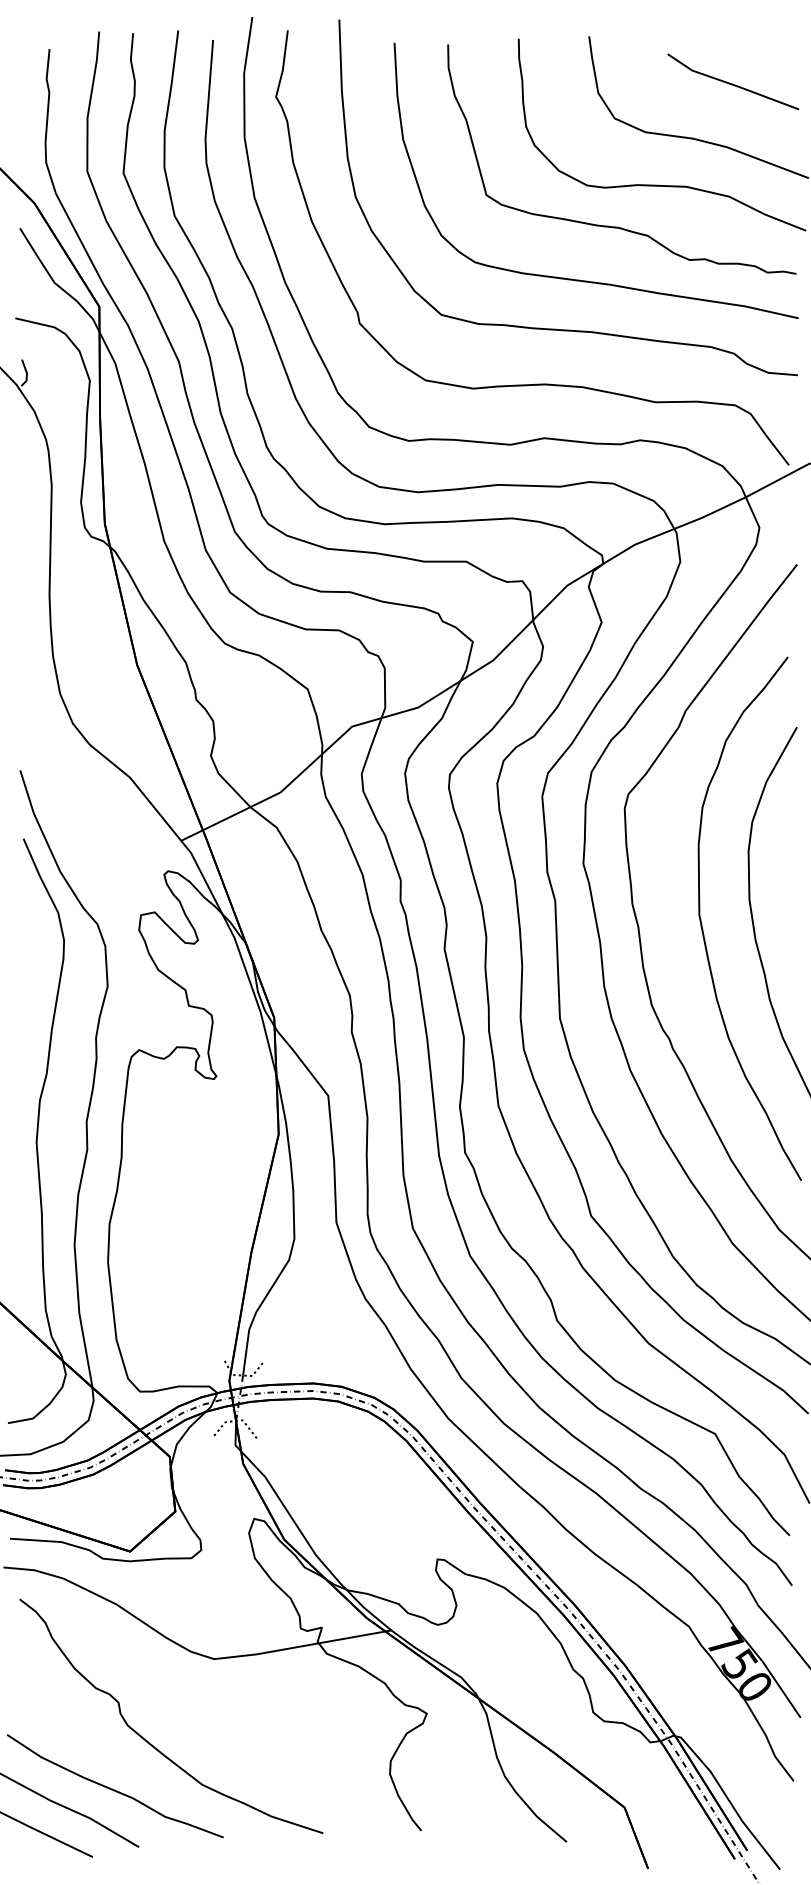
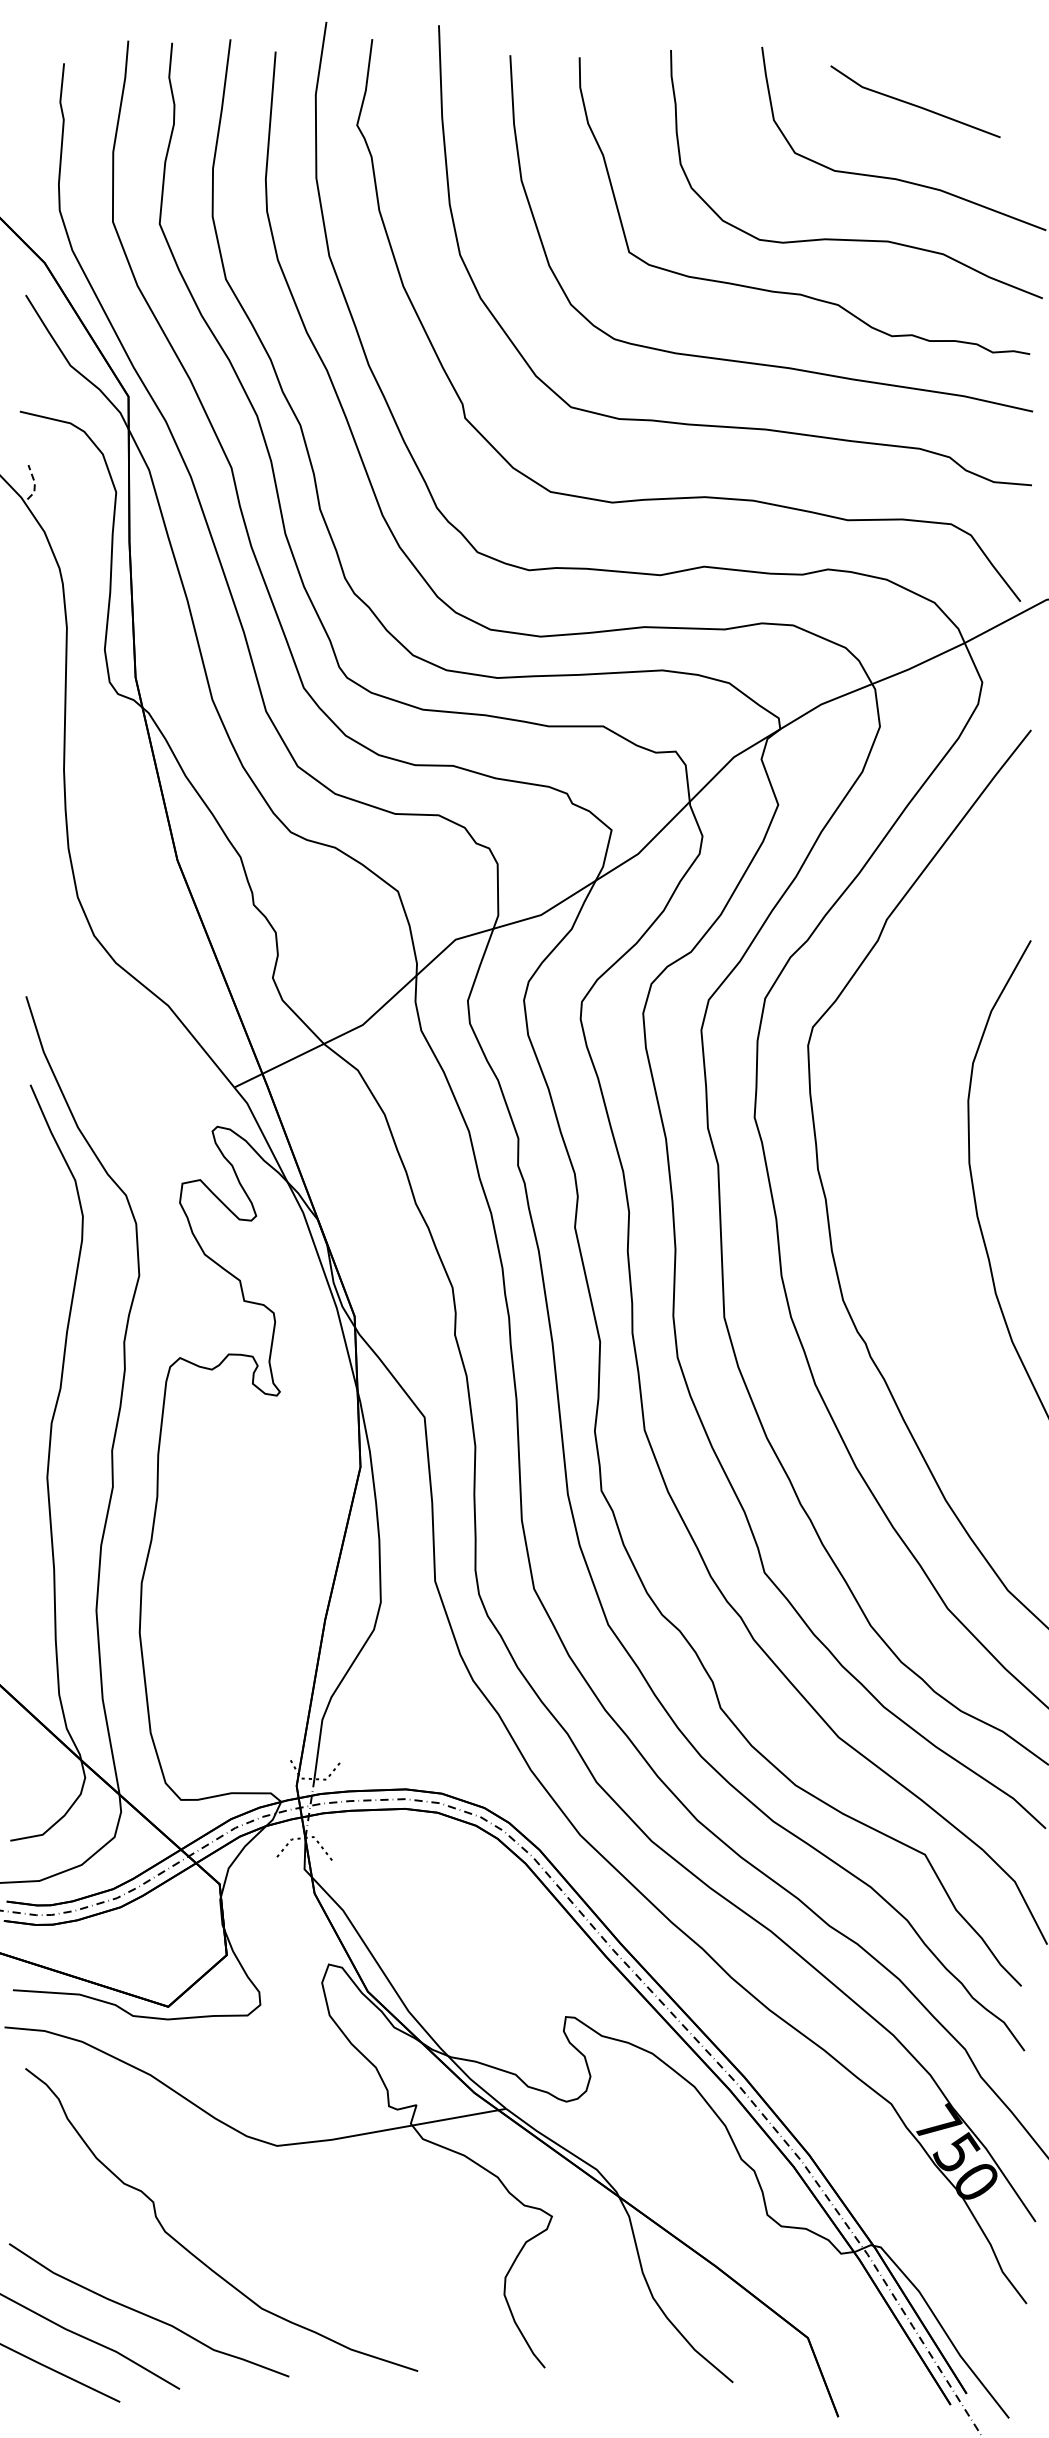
line: (733, 83) -> (915, 104), moved
line: (26, 373) -> (34, 483), solid -> dashed
curve: (703, 928) -> (909, 1201), removed

